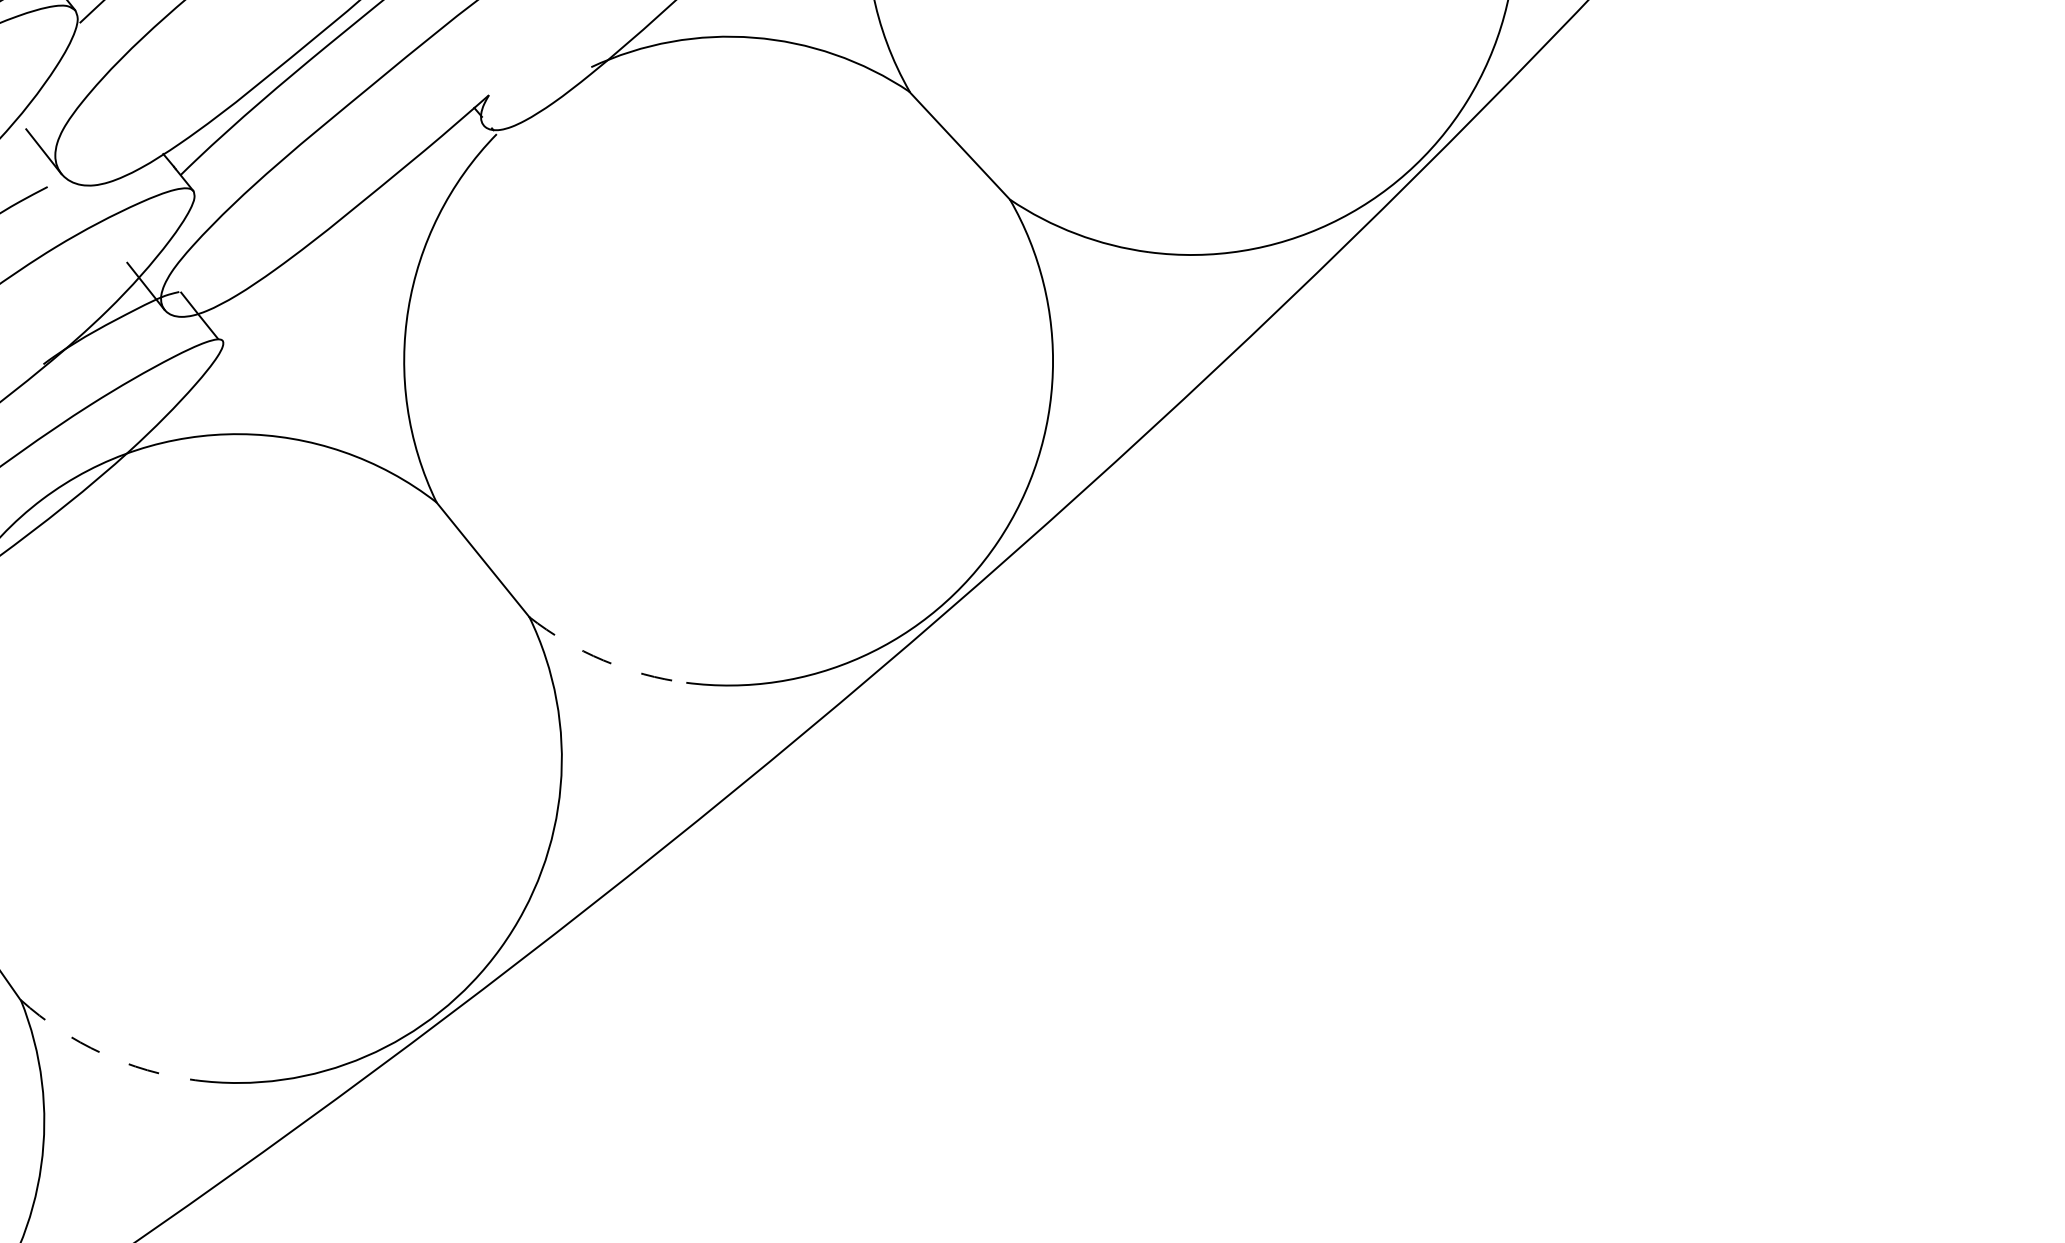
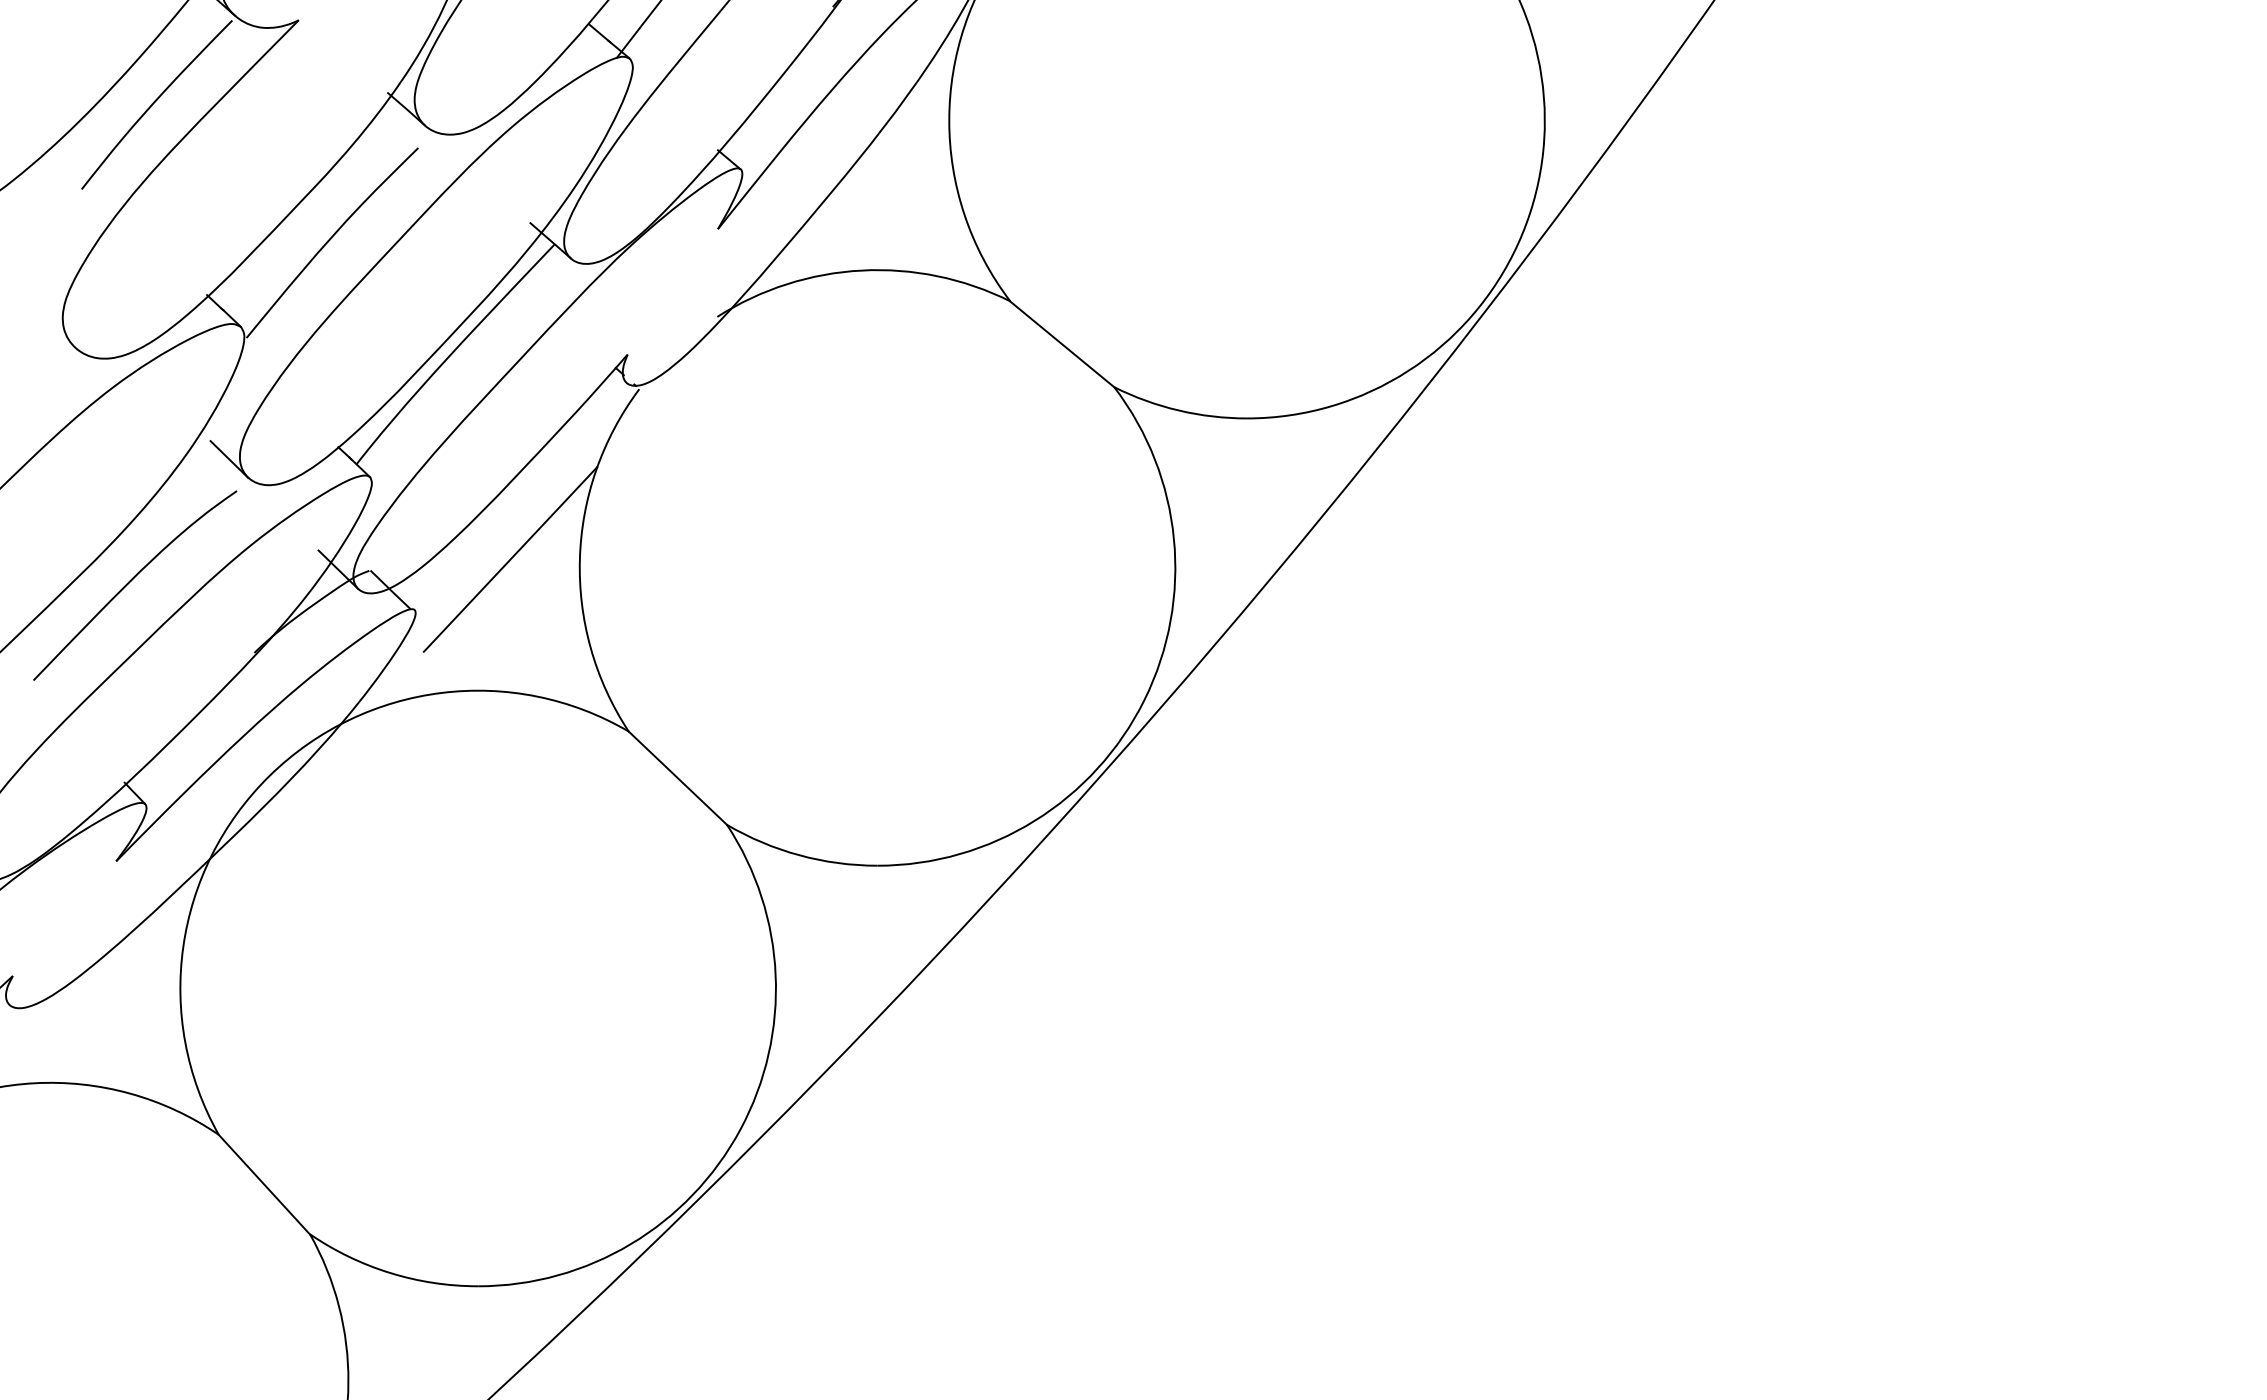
line: (333, 299) -> (510, 559), added
arc: (603, 660) -> (799, 855), dashed -> solid
arc: (102, 1052) -> (390, 1272), dashed -> solid

